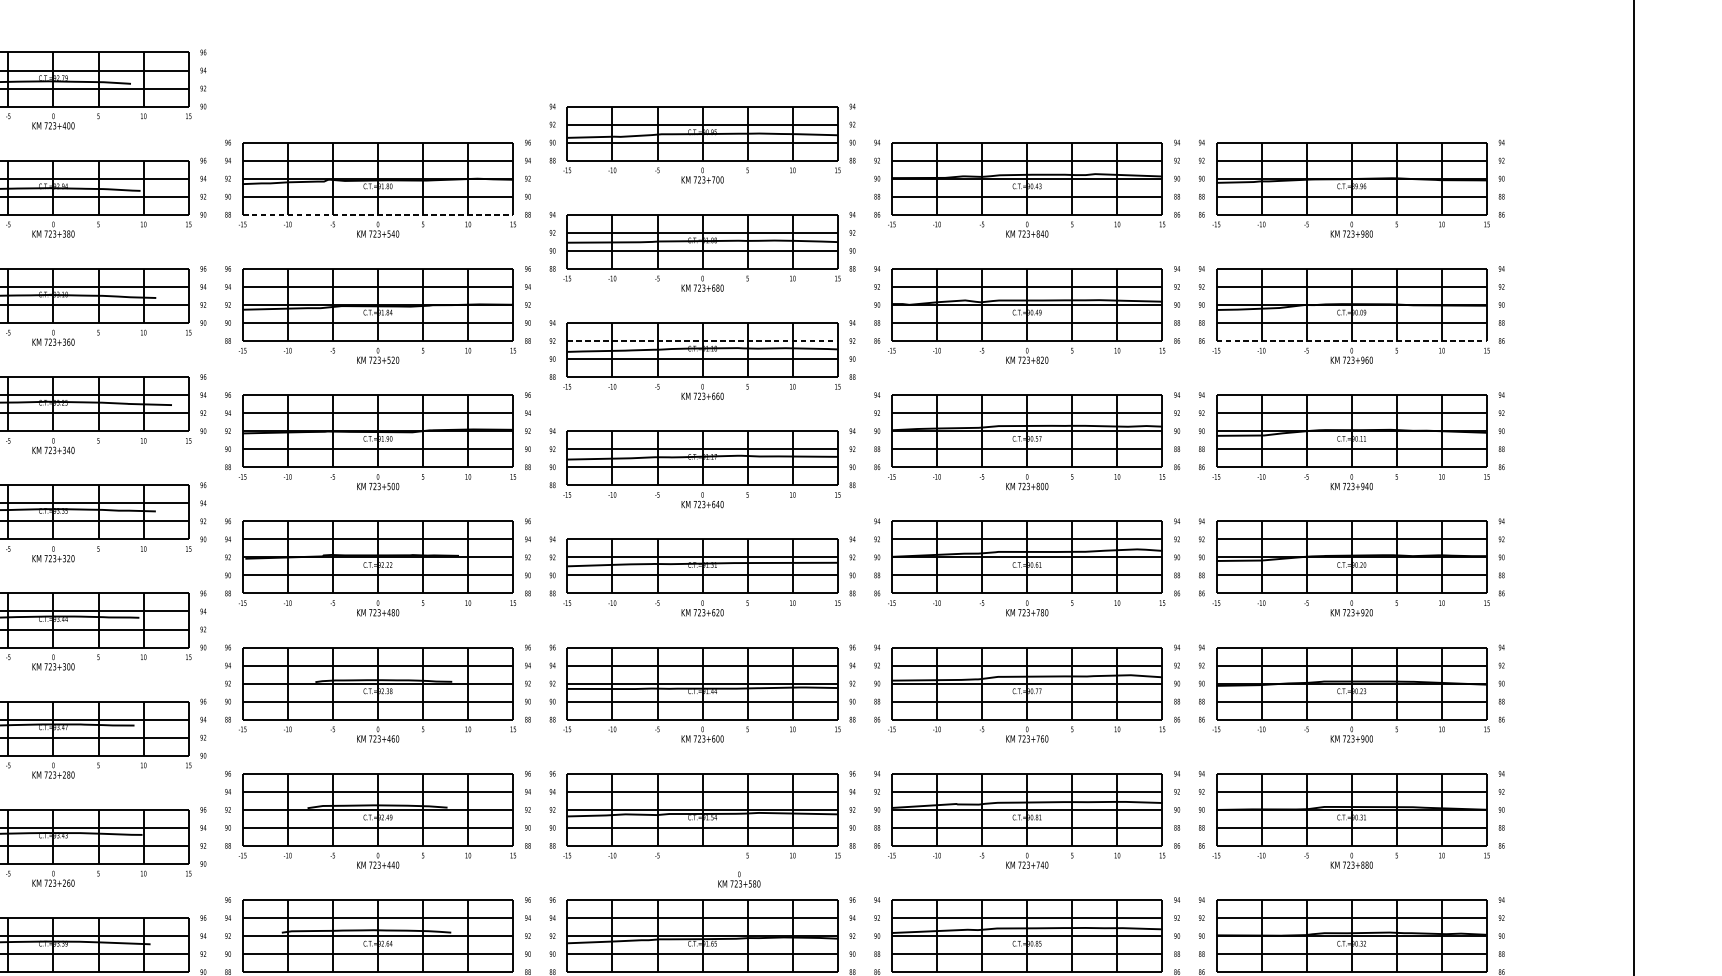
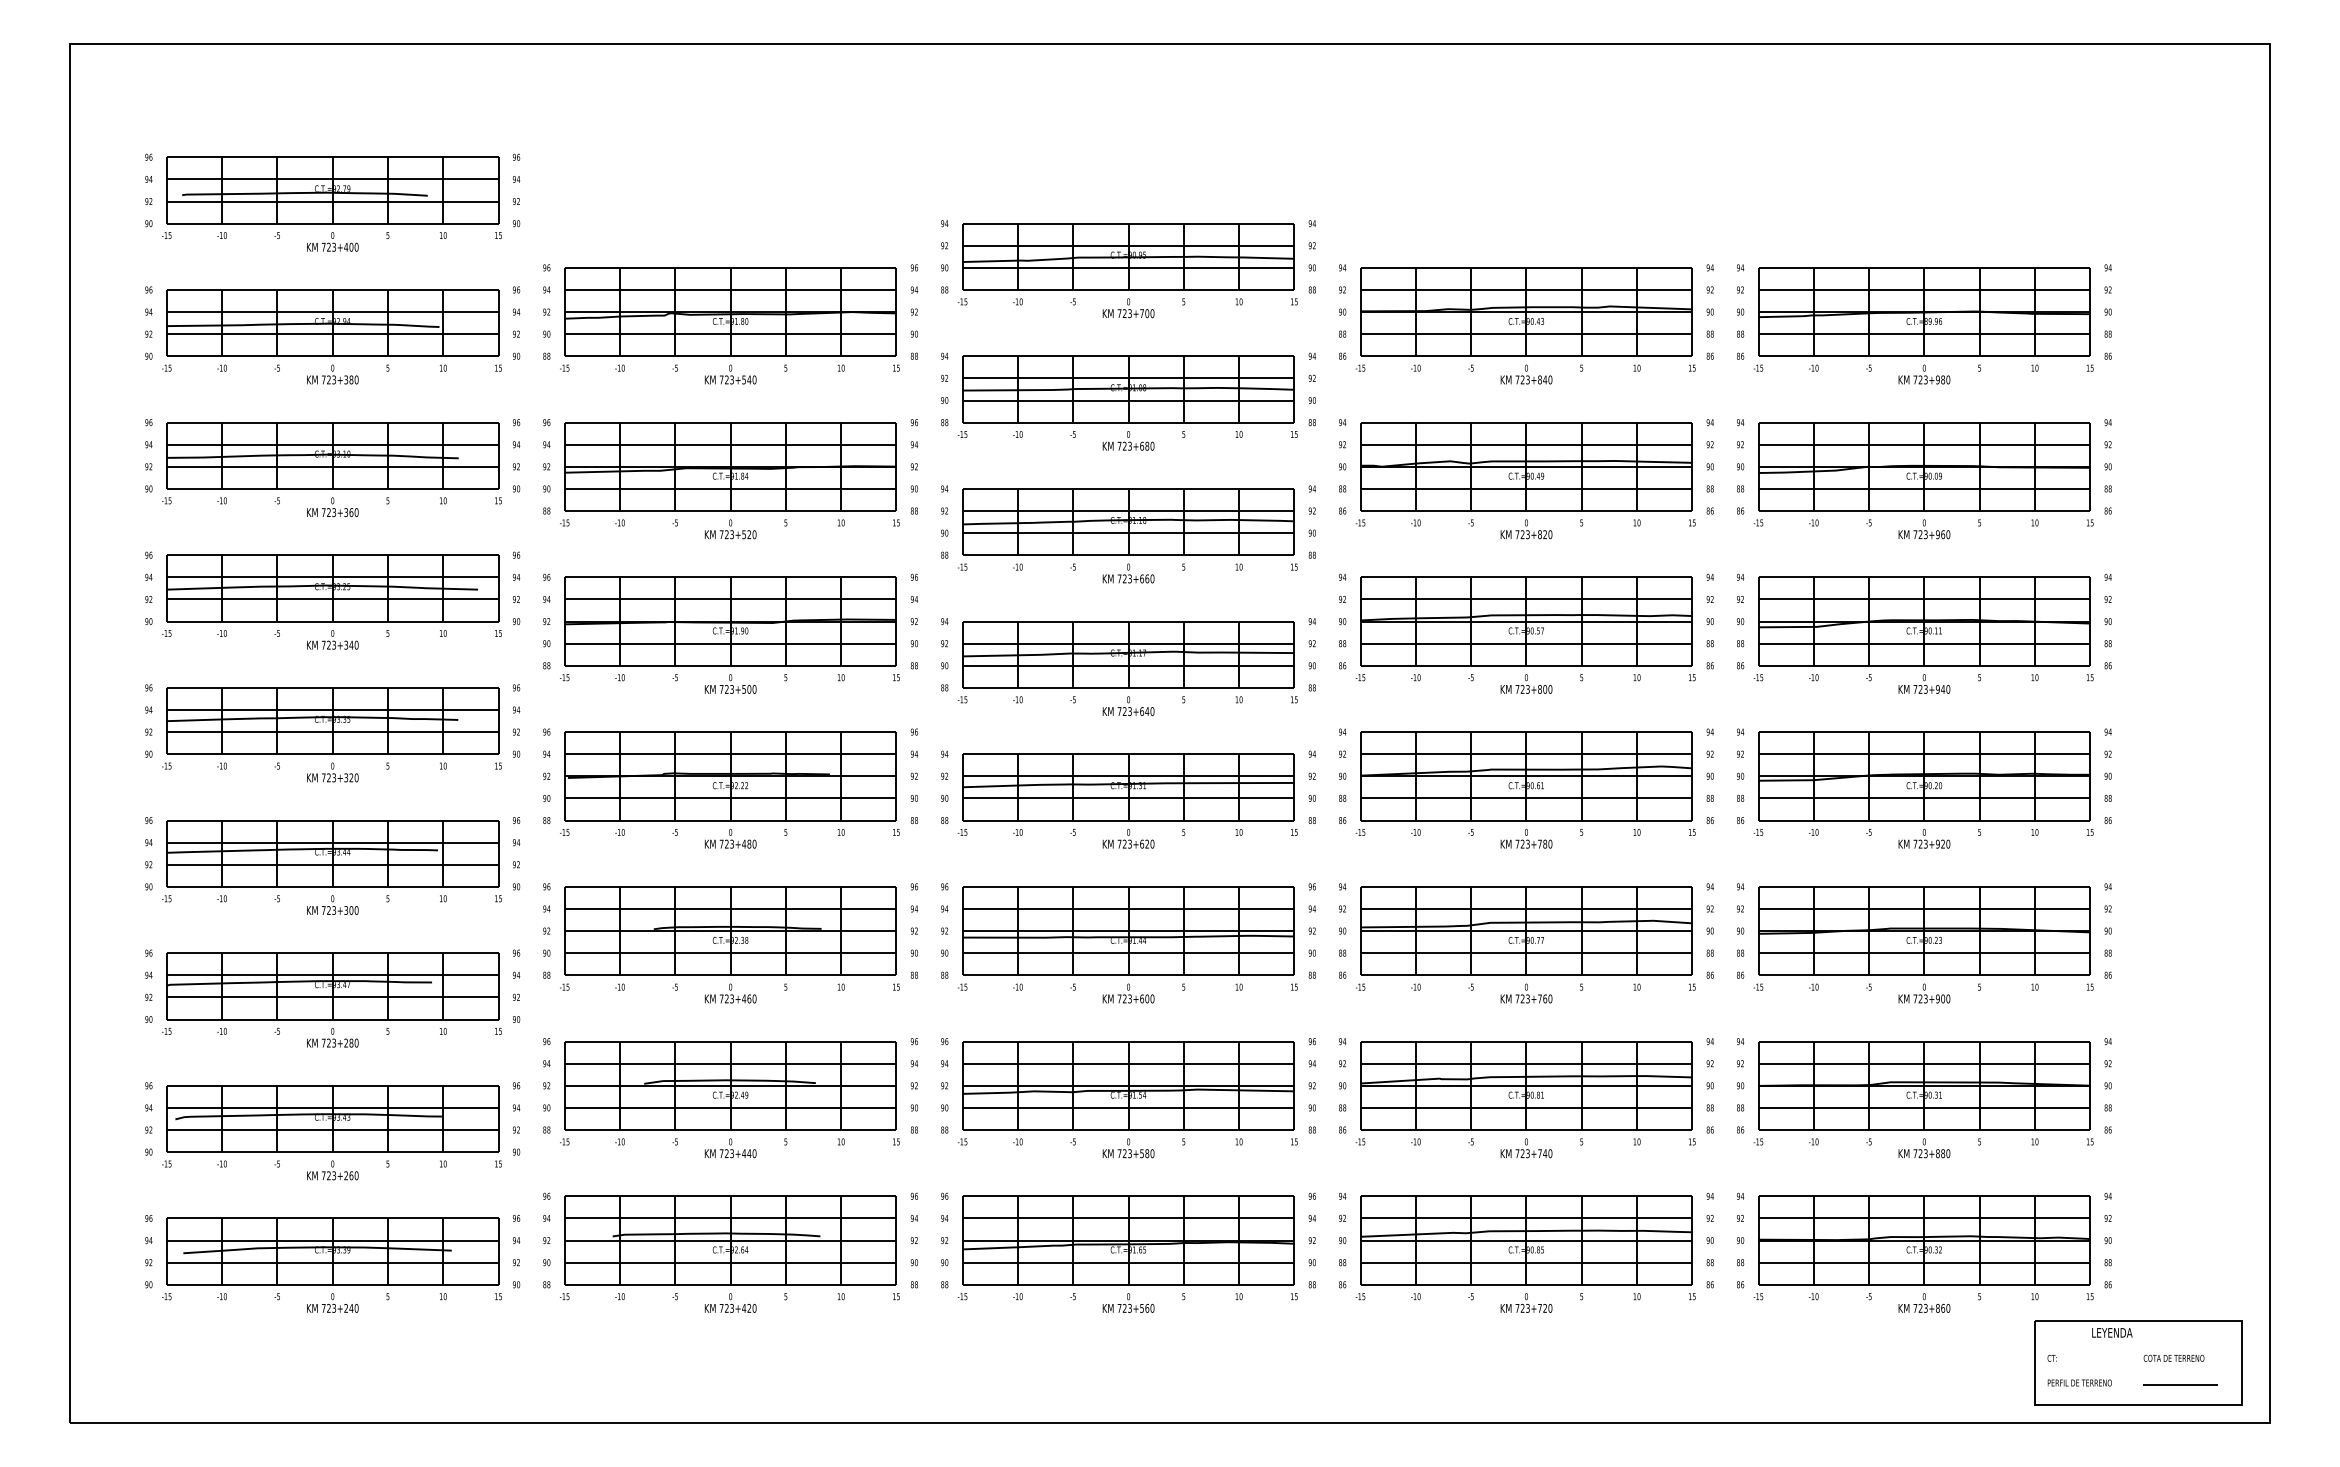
line: (377, 214) -> (730, 356), dashed -> solid
line: (702, 341) -> (1128, 511), dashed -> solid
line: (1351, 341) -> (1924, 511), dashed -> solid
text: (739, 879) -> (1128, 1148), moved

